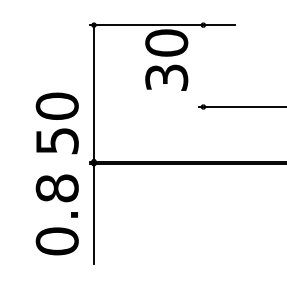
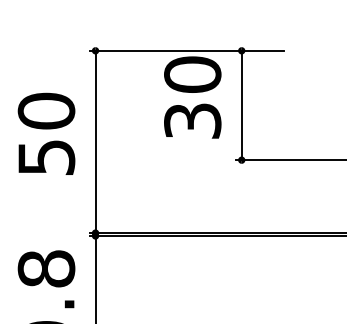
line: (203, 66) -> (241, 106), added
text: (56, 123) -> (45, 134), moved

